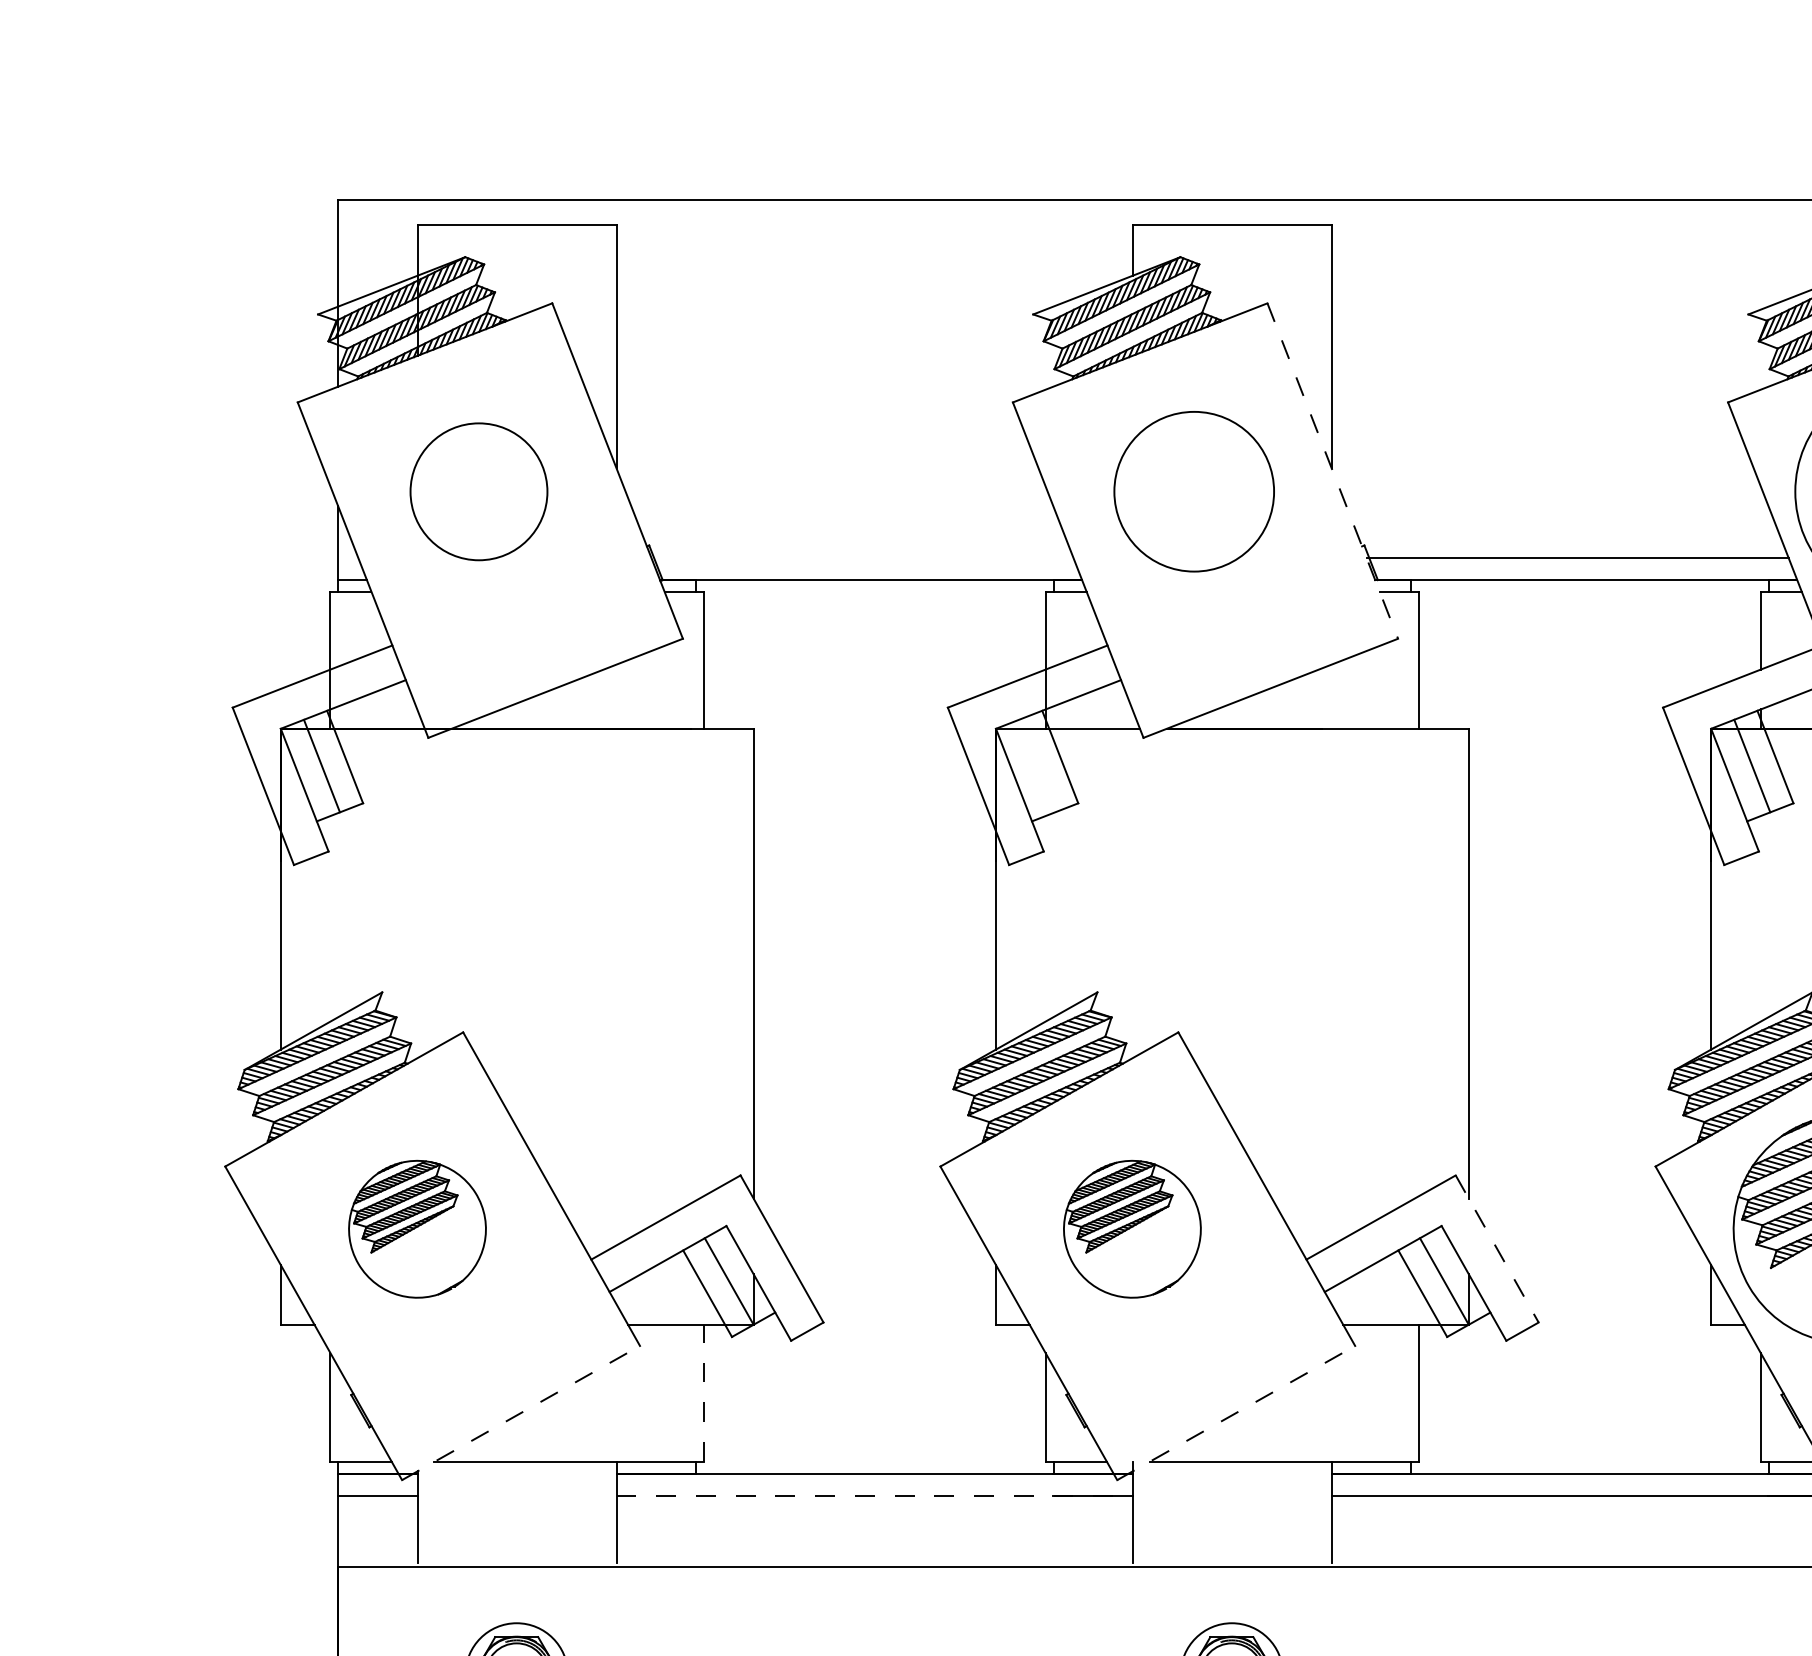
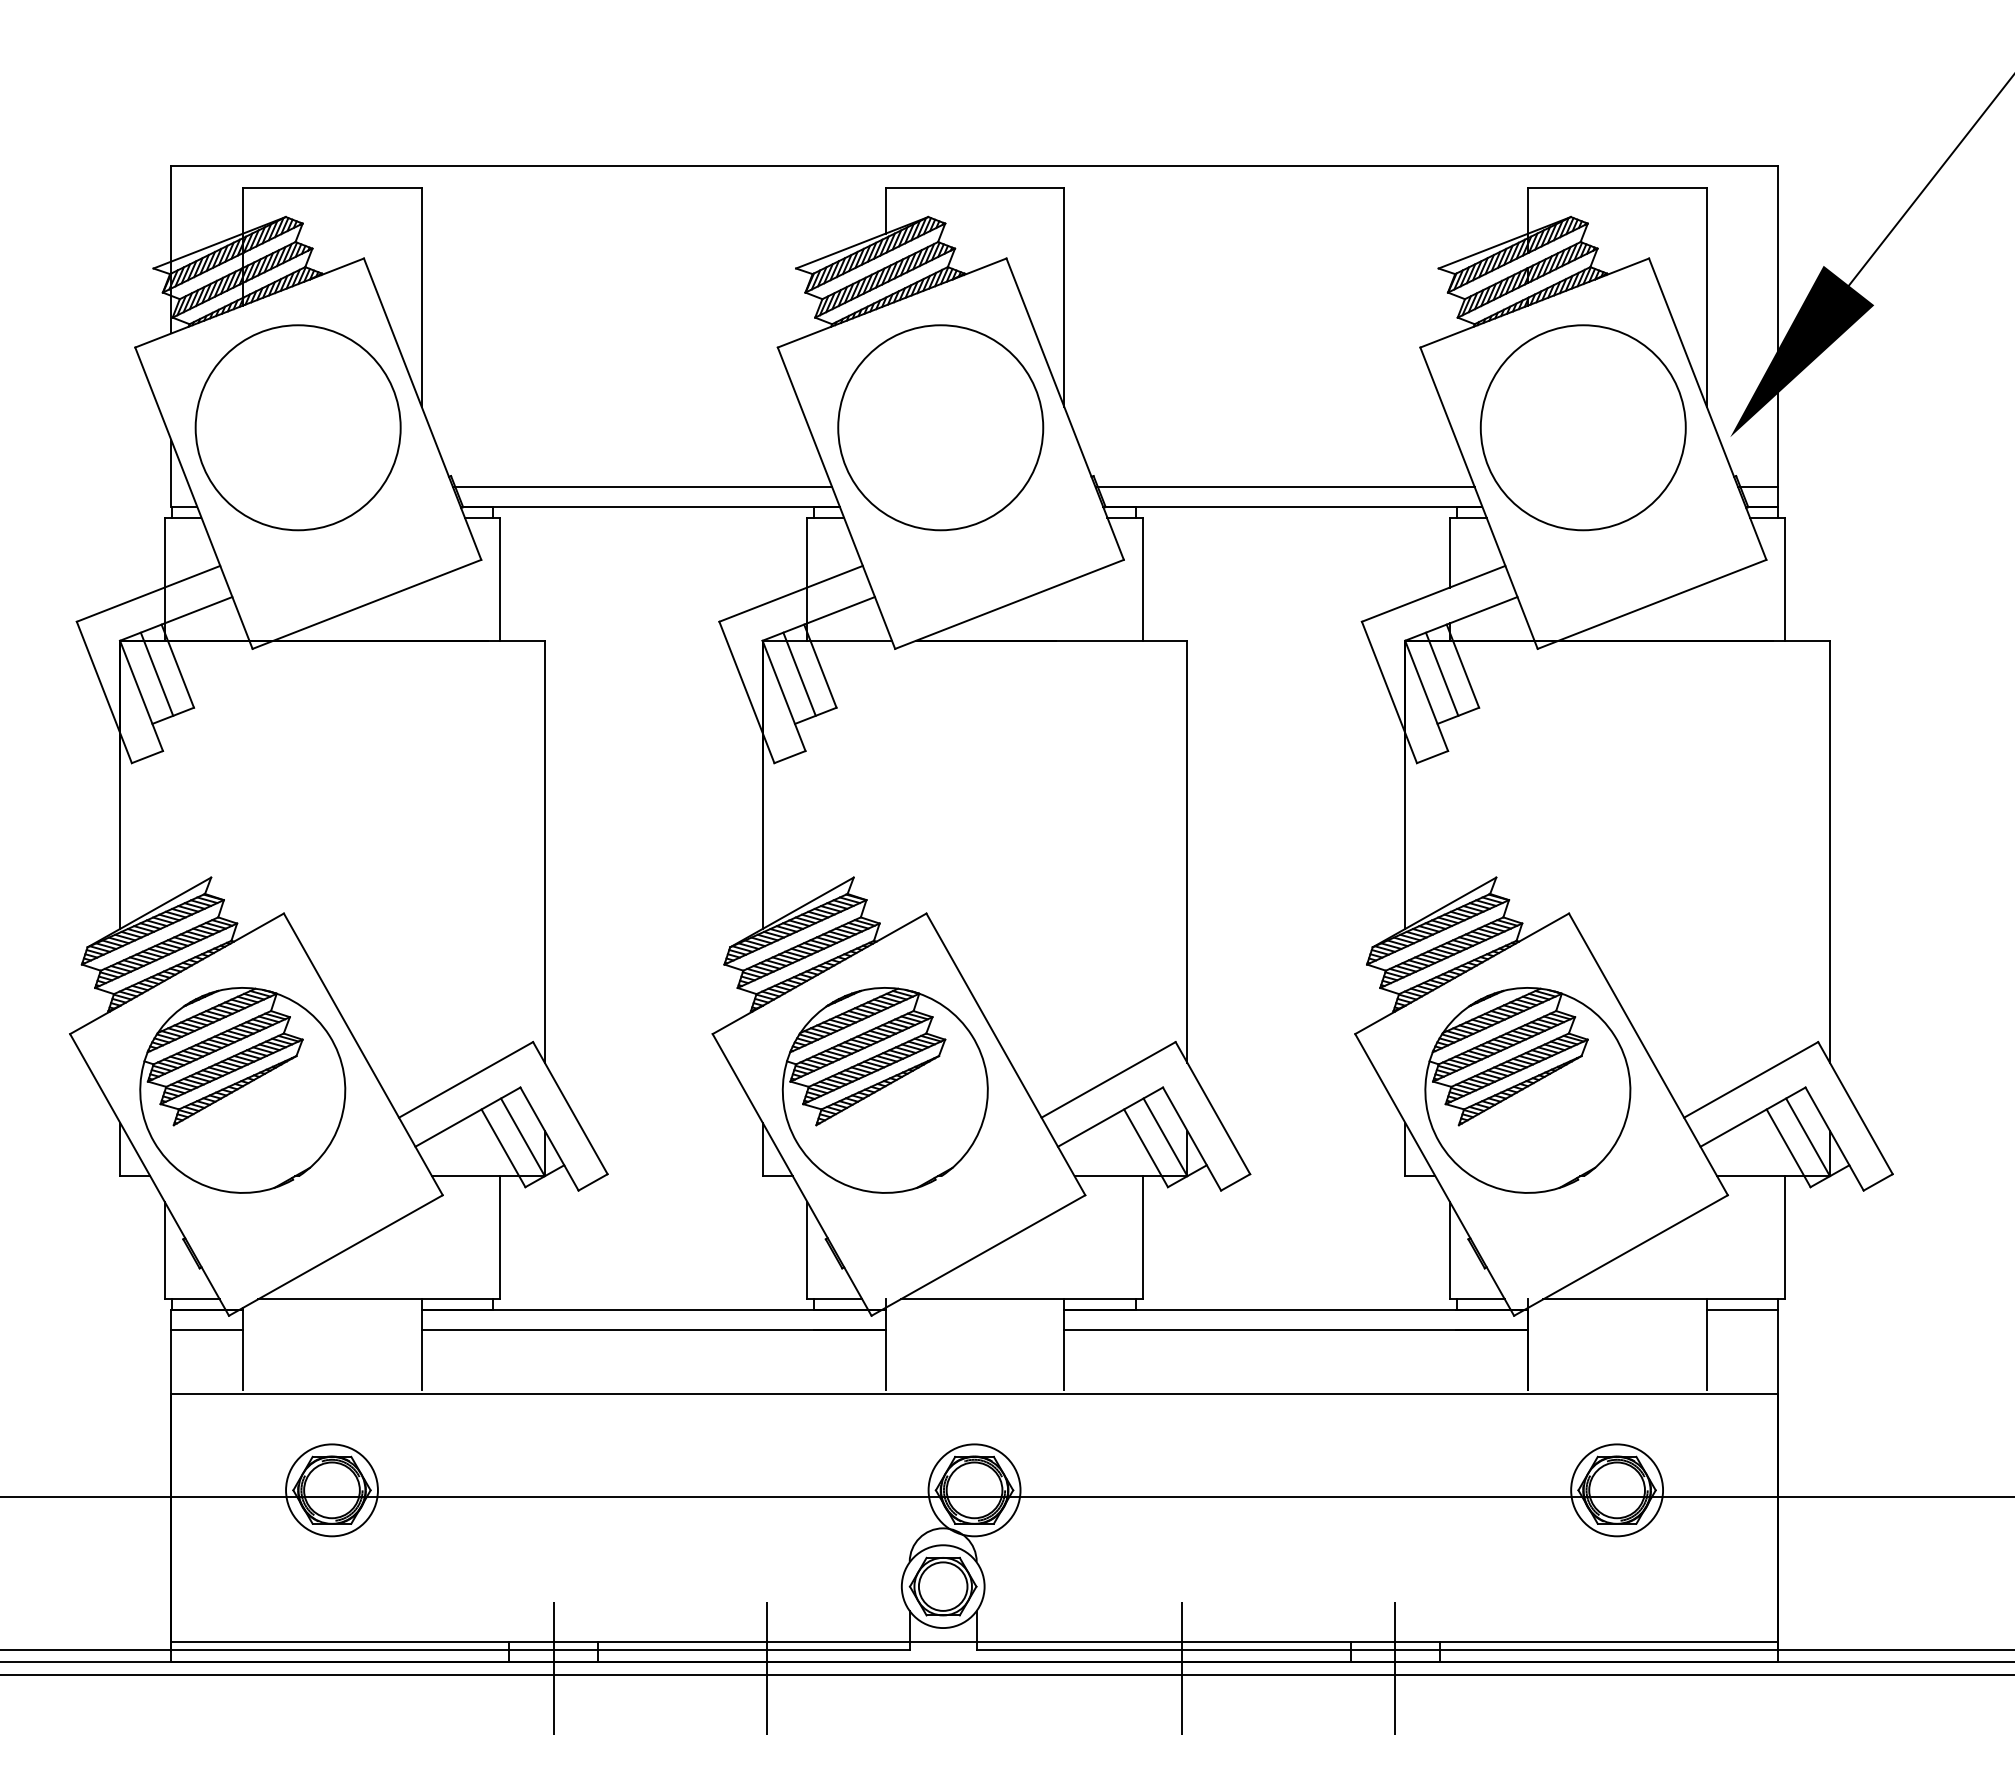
line: (1333, 471) -> (1065, 409), dashed -> solid
circle: (478, 491) -> (297, 427), size x1.67
circle: (1193, 491) -> (940, 427), size x1.43
line: (862, 558) -> (642, 487), added
line: (1037, 765) -> (799, 673), added
part: (417, 1229) -> (242, 1090), size x1.67
part: (1131, 1229) -> (884, 1090), size x1.67
line: (1496, 1249) -> (1212, 1108), dashed -> solid
line: (704, 1392) -> (500, 1237), dashed -> solid
line: (520, 1412) -> (335, 1255), dashed -> solid
line: (1236, 1412) -> (978, 1255), dashed -> solid
line: (875, 1495) -> (654, 1329), dashed -> solid

